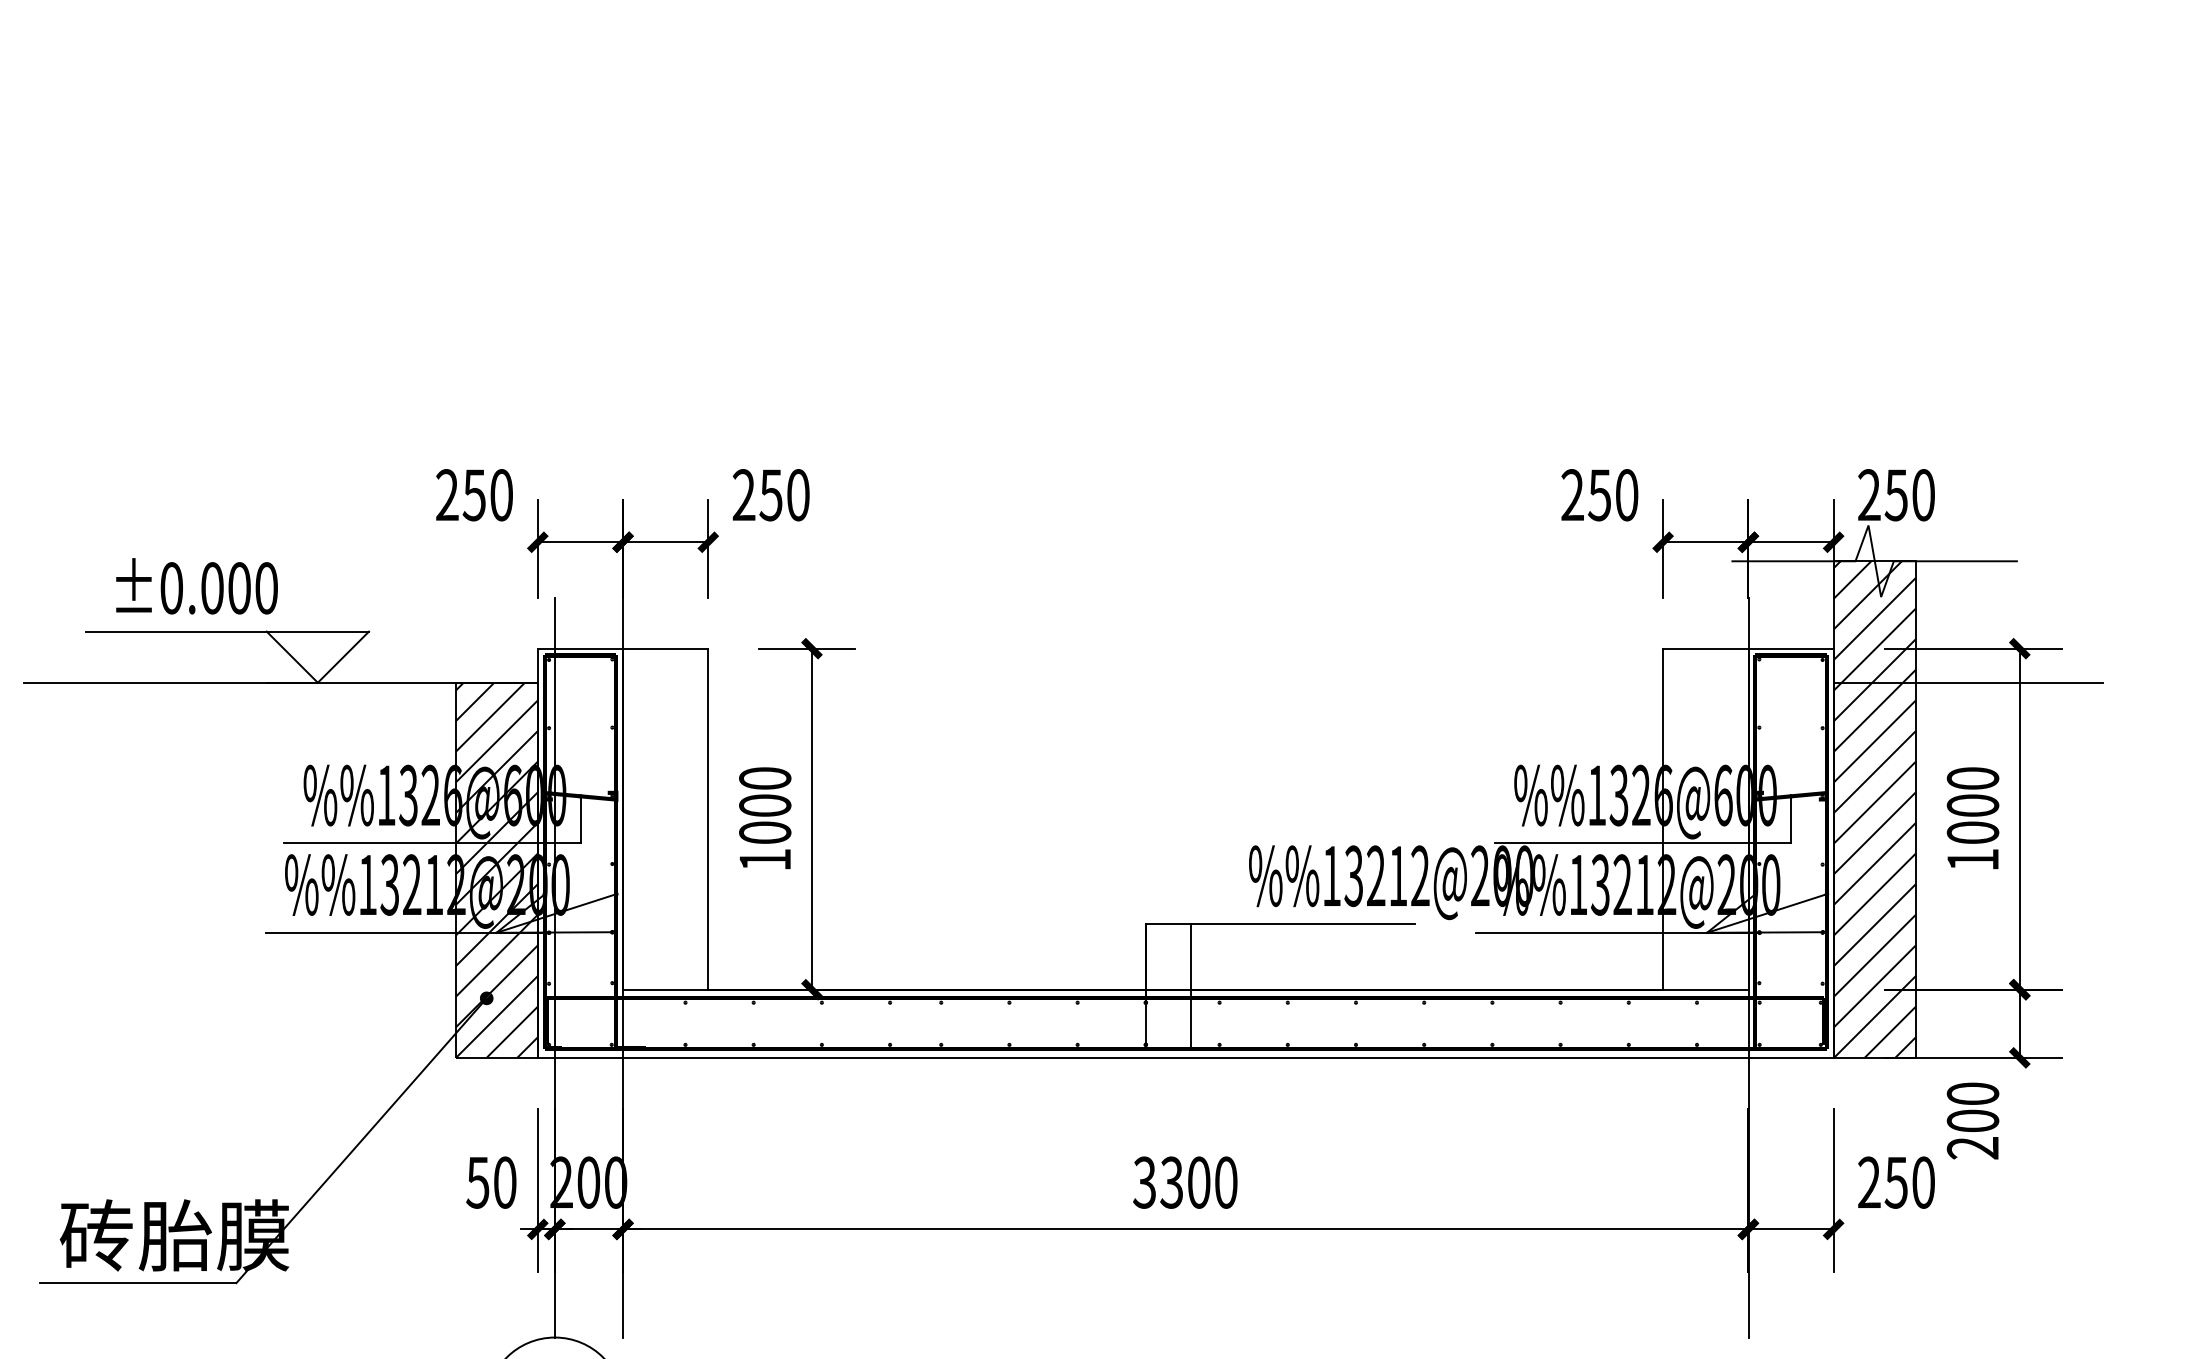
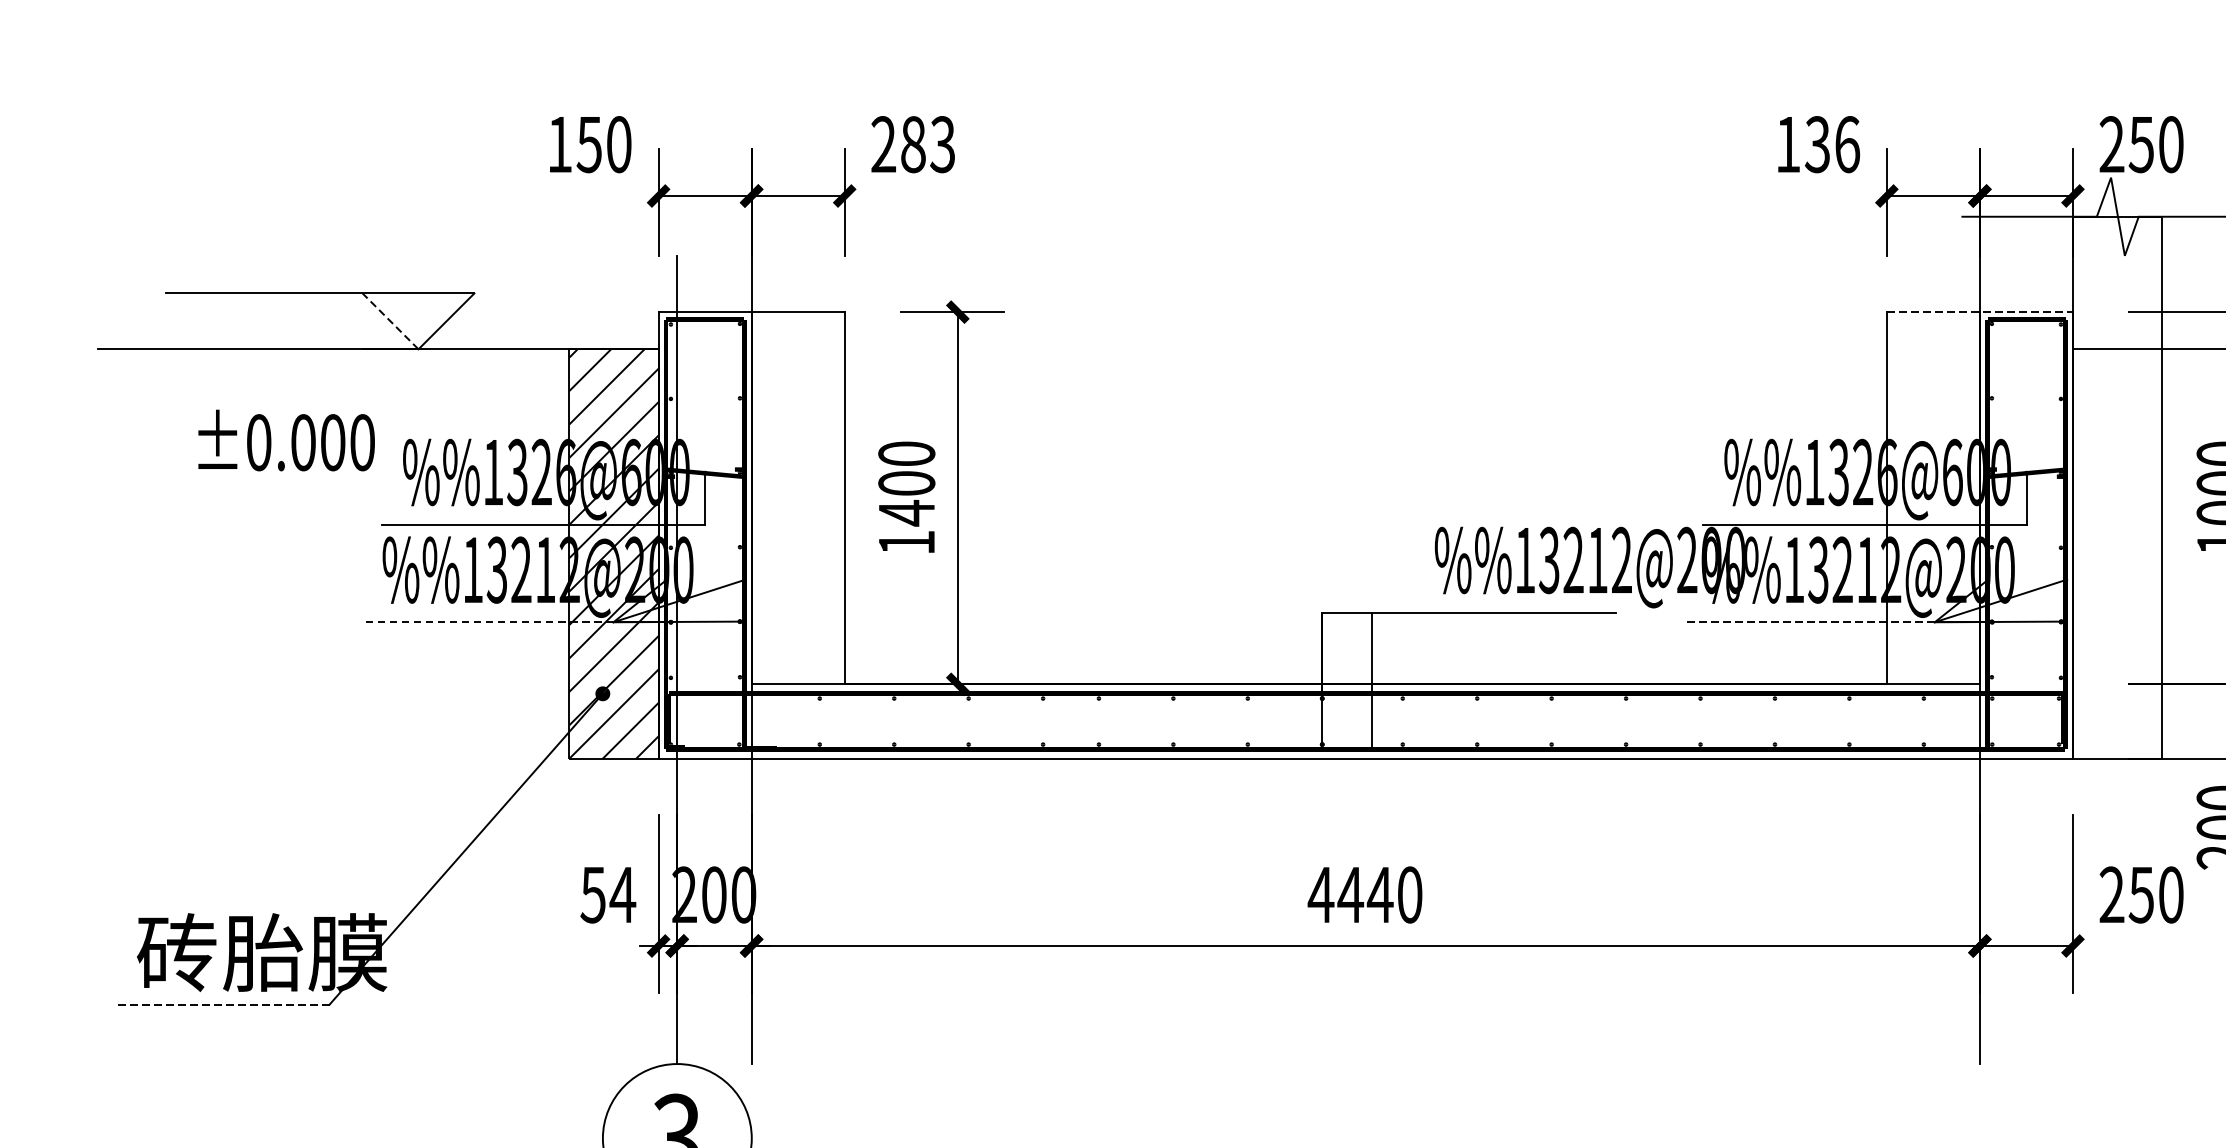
text: (447, 494) -> (560, 143), 250 -> 150
text: (784, 495) -> (927, 144), 250 -> 283
text: (1599, 495) -> (1817, 144), 250 -> 136
text: (196, 586) -> (286, 440), moved
line: (1748, 648) -> (1980, 311), solid -> dashed
line: (291, 656) -> (389, 320), solid -> dashed
hatch: (1874, 809) -> (2117, 487), removed
text: (765, 832) -> (907, 512), 1000 -> 1400
line: (380, 932) -> (486, 621), solid -> dashed
line: (1591, 932) -> (1808, 621), solid -> dashed
text: (504, 1182) -> (622, 894), 50 -> 54
text: (1171, 1182) -> (1350, 894), 3300 -> 4440
line: (137, 1283) -> (221, 1005), solid -> dashed

